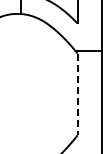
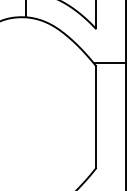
line: (77, 94) -> (96, 117), dashed -> solid

